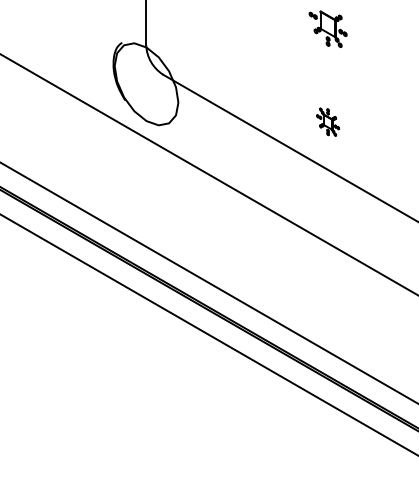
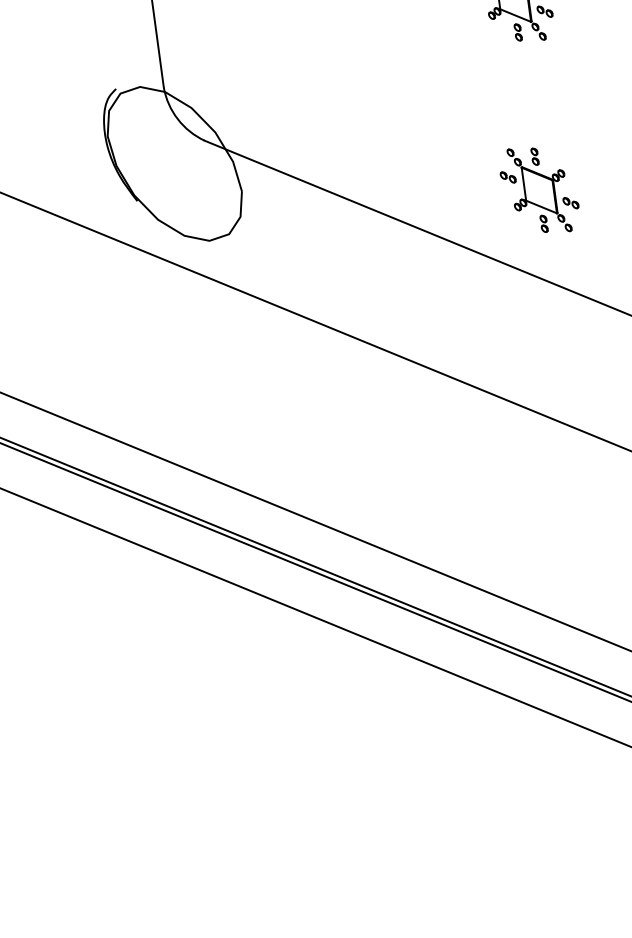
part: (327, 121) -> (538, 188), size x1.67

